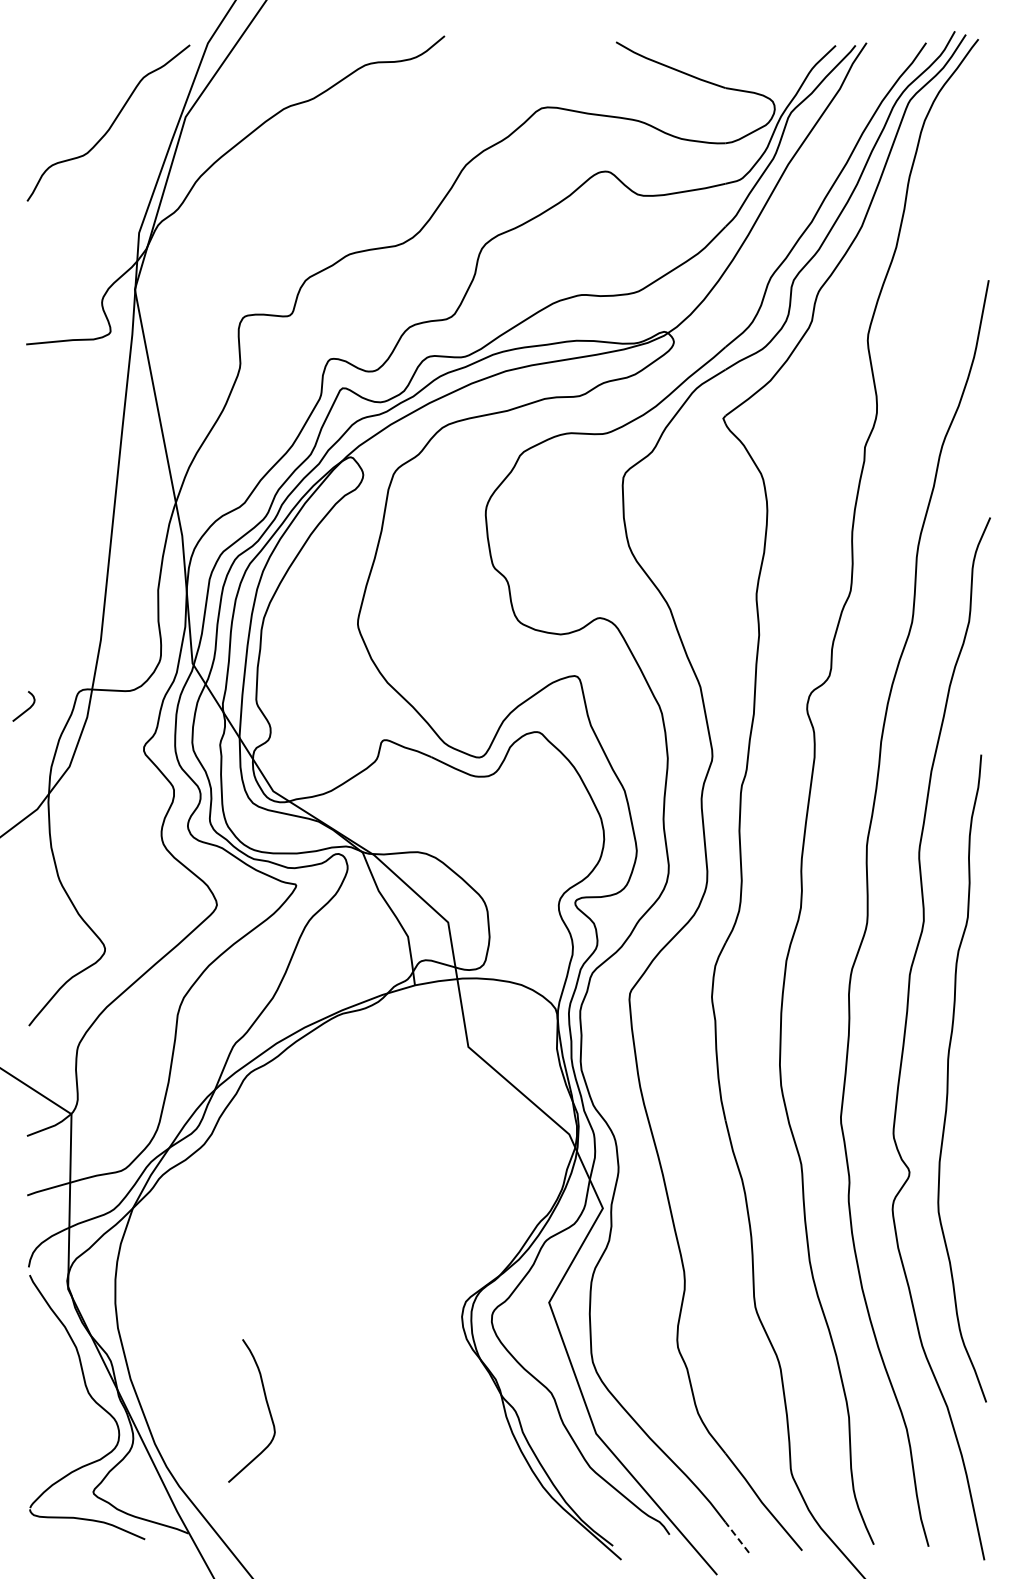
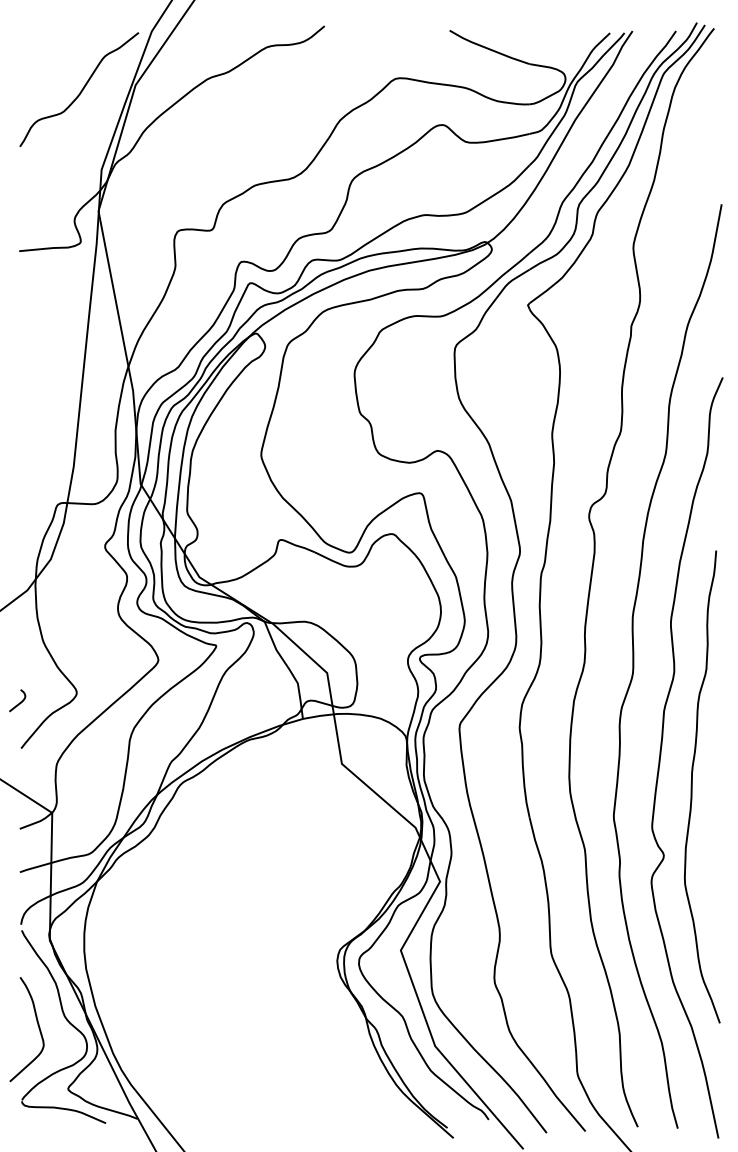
curve: (26, 709) -> (19, 702), moved
curve: (266, 1404) -> (37, 1024), moved
line: (737, 1537) -> (538, 1121), dashed -> solid

